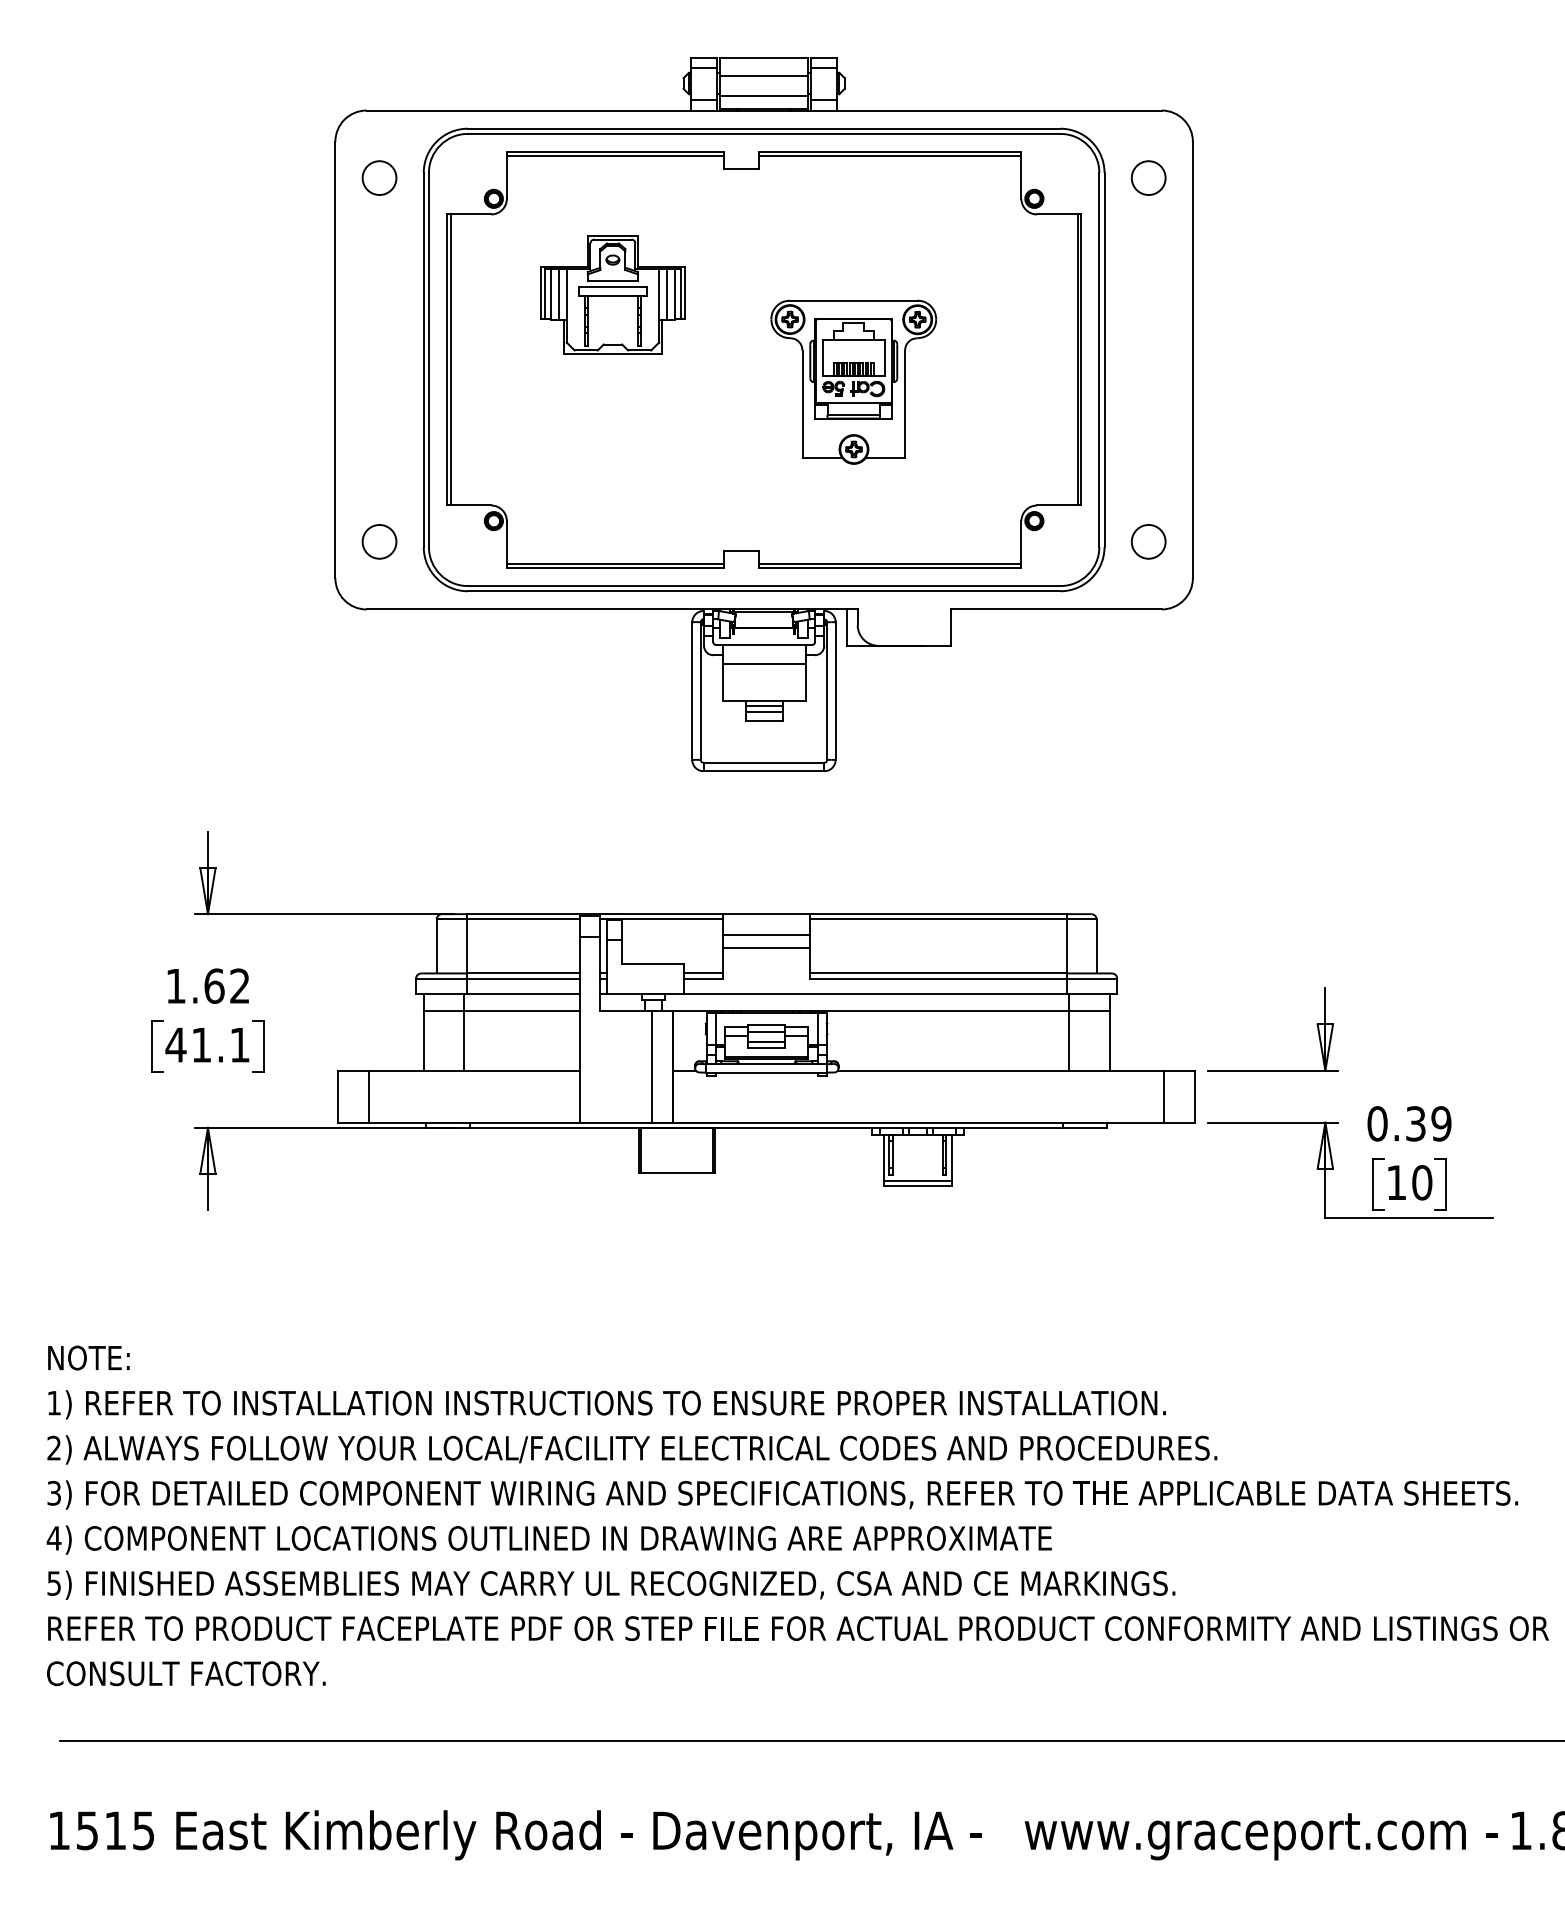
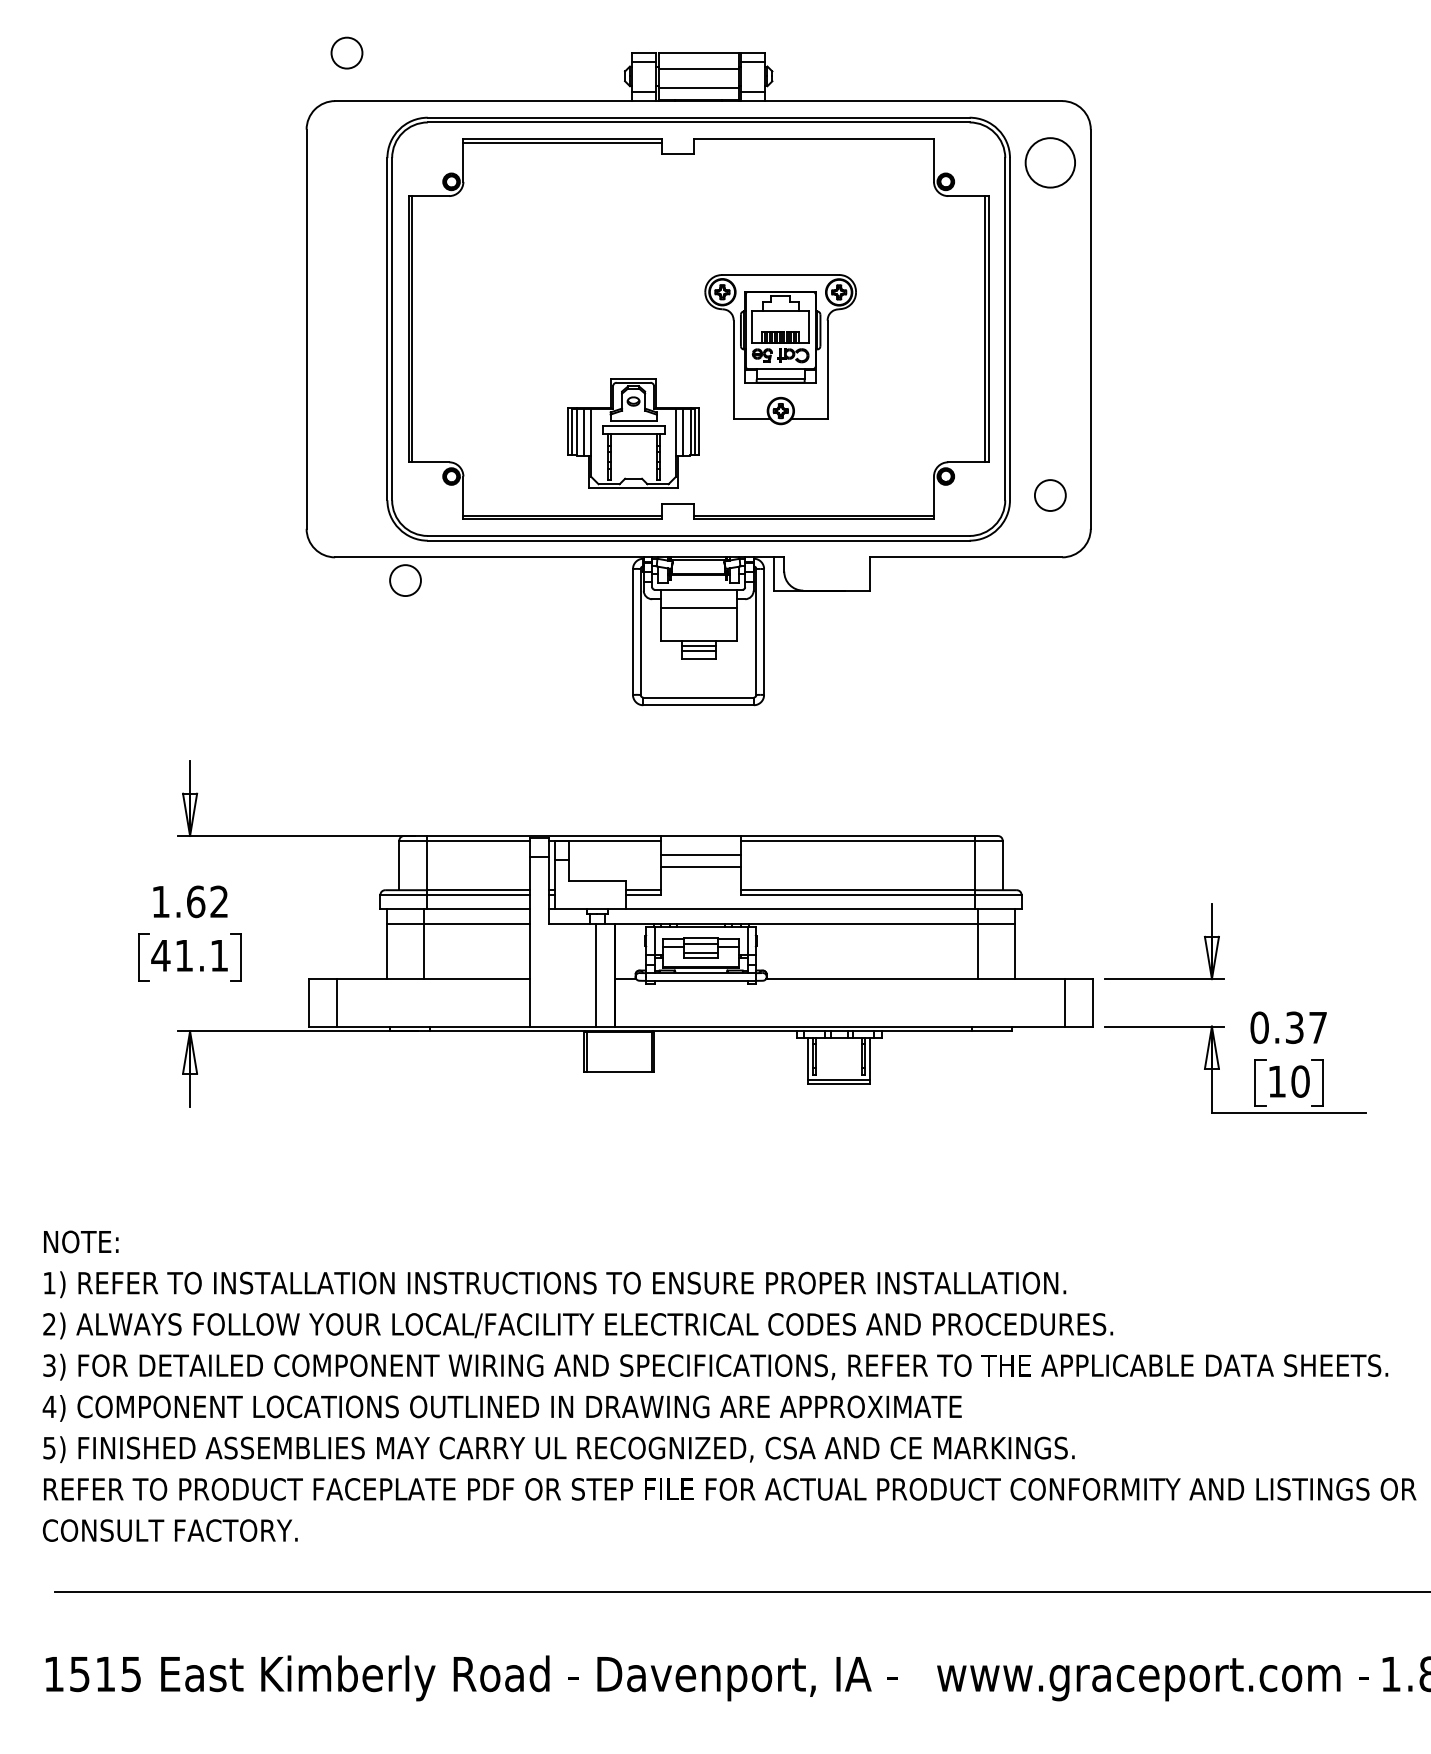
line: (889, 156) -> (813, 143), removed
circle: (379, 177) -> (346, 52), moved
circle: (1148, 178) -> (1050, 163), size x1.6
part: (612, 294) -> (633, 433), moved
circle: (379, 541) -> (405, 580), moved
text: (1441, 1123) -> (1318, 1027), 0.39 -> 0.37

